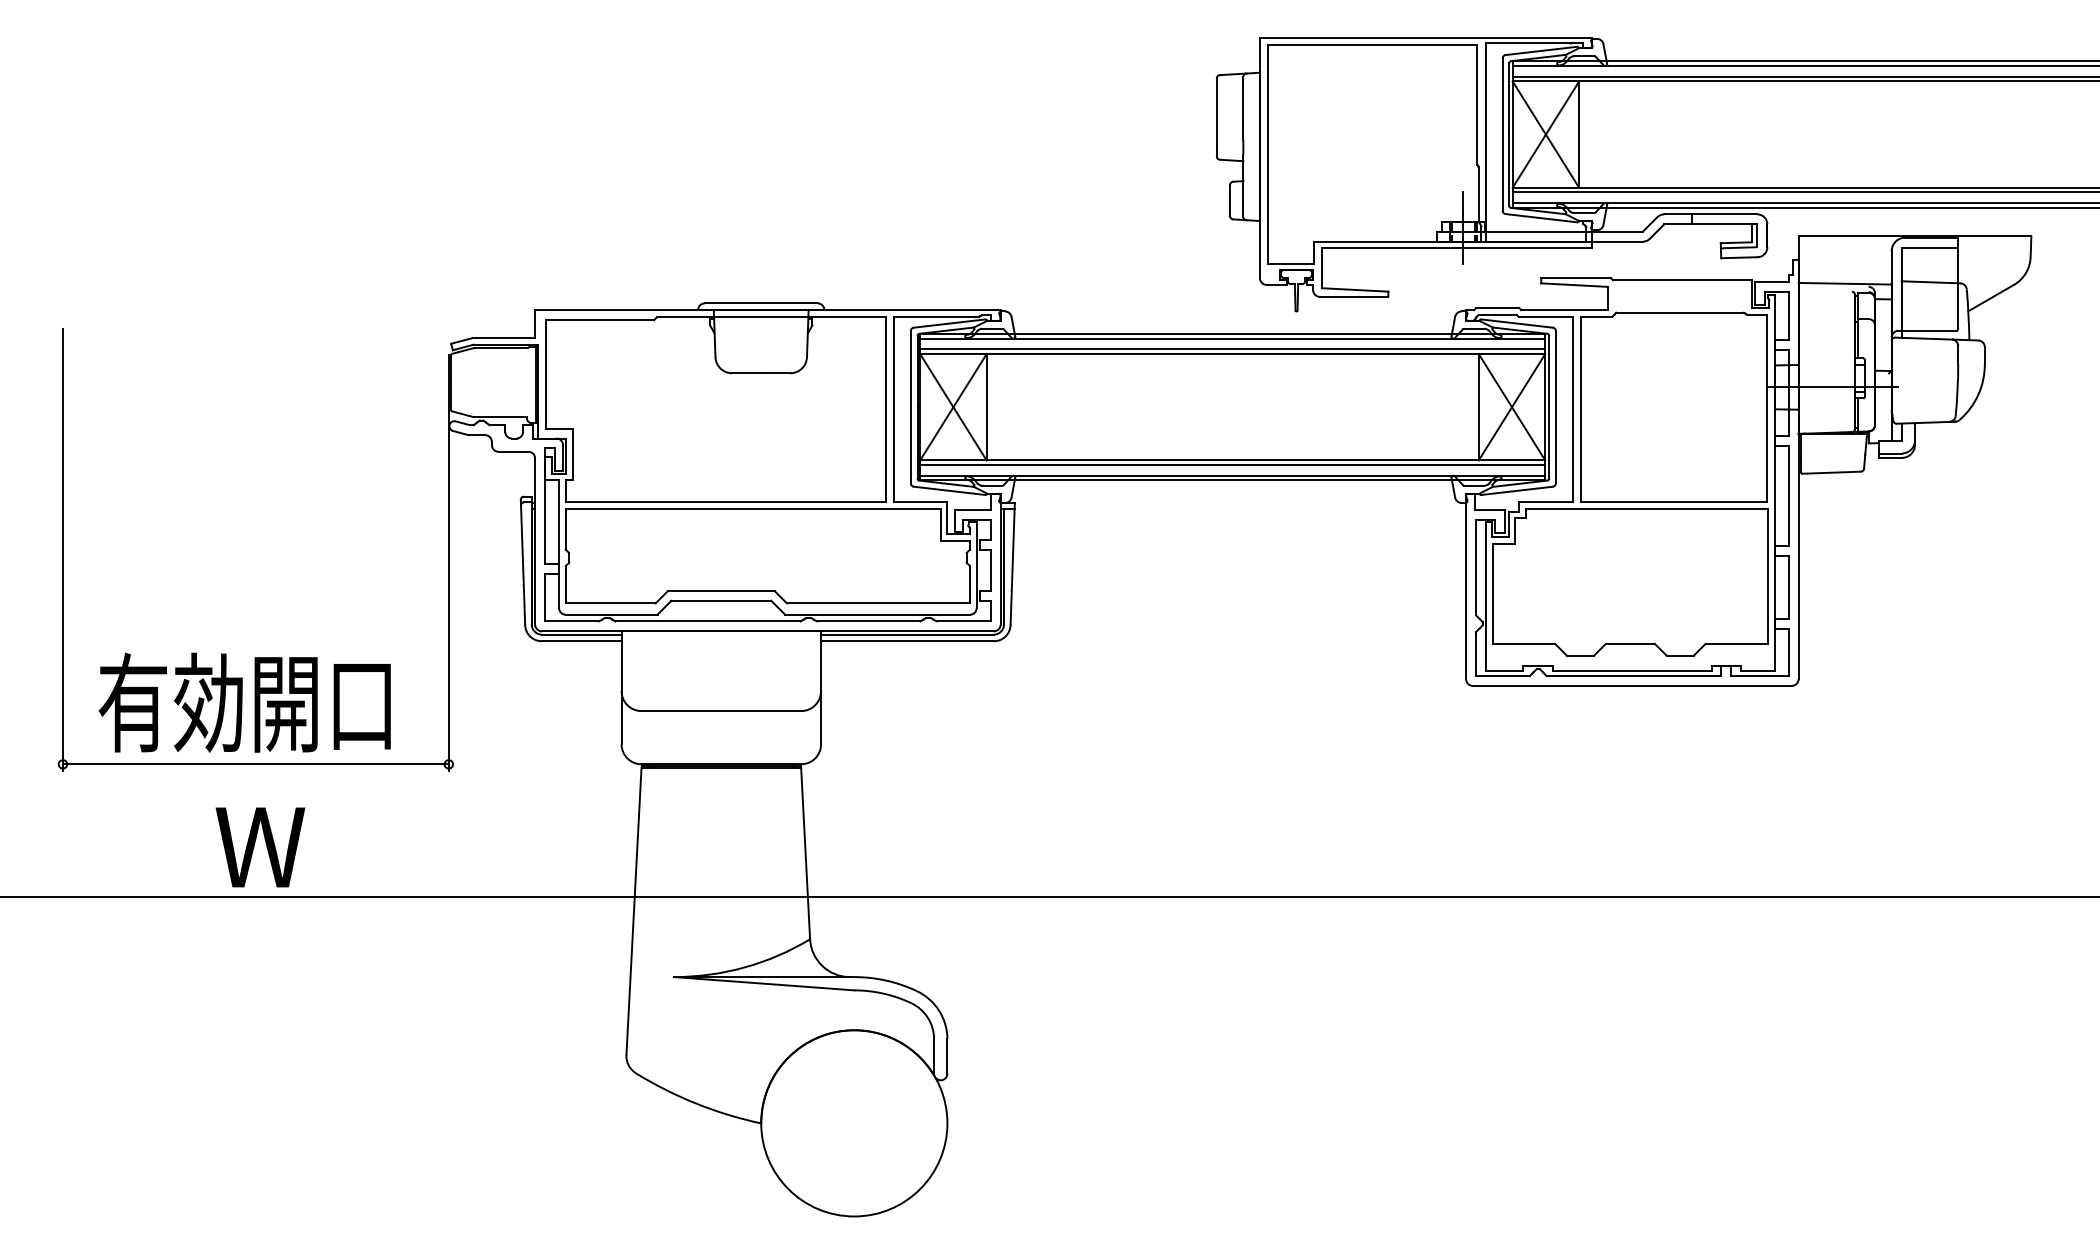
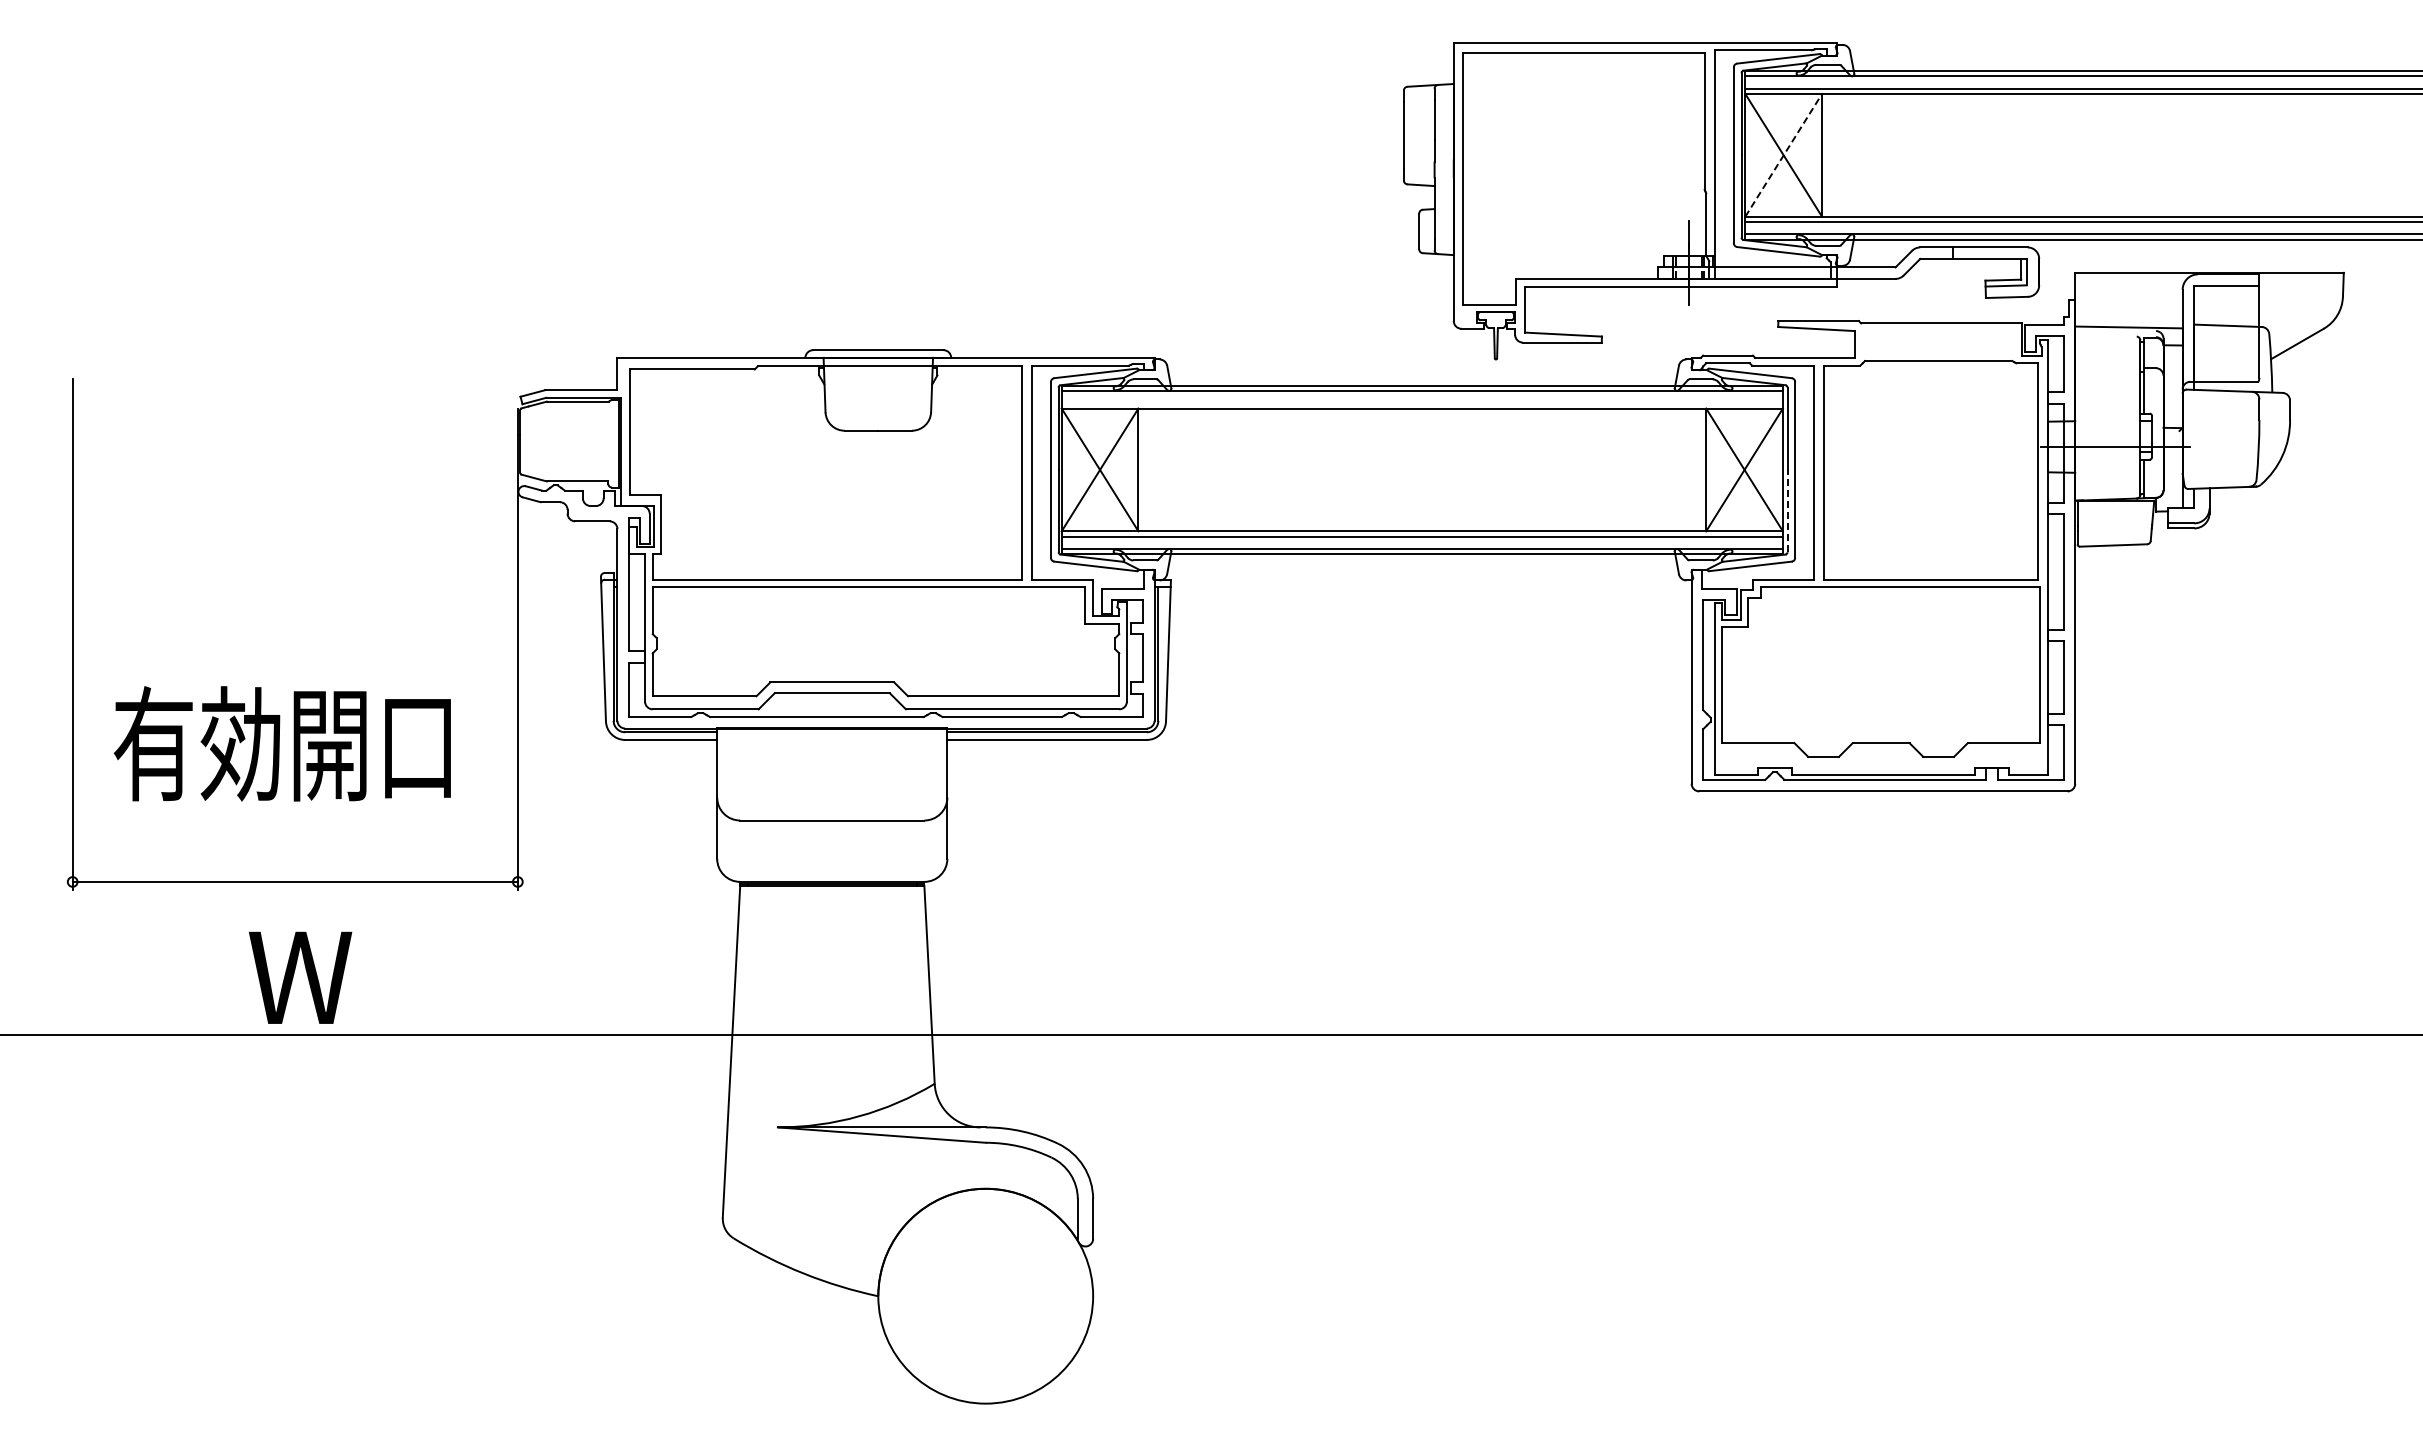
line: (1545, 133) -> (1783, 154), solid -> dashed
line: (1232, 349) -> (1421, 403), removed
line: (1549, 442) -> (1787, 510), solid -> dashed
text: (243, 702) -> (281, 743), moved

